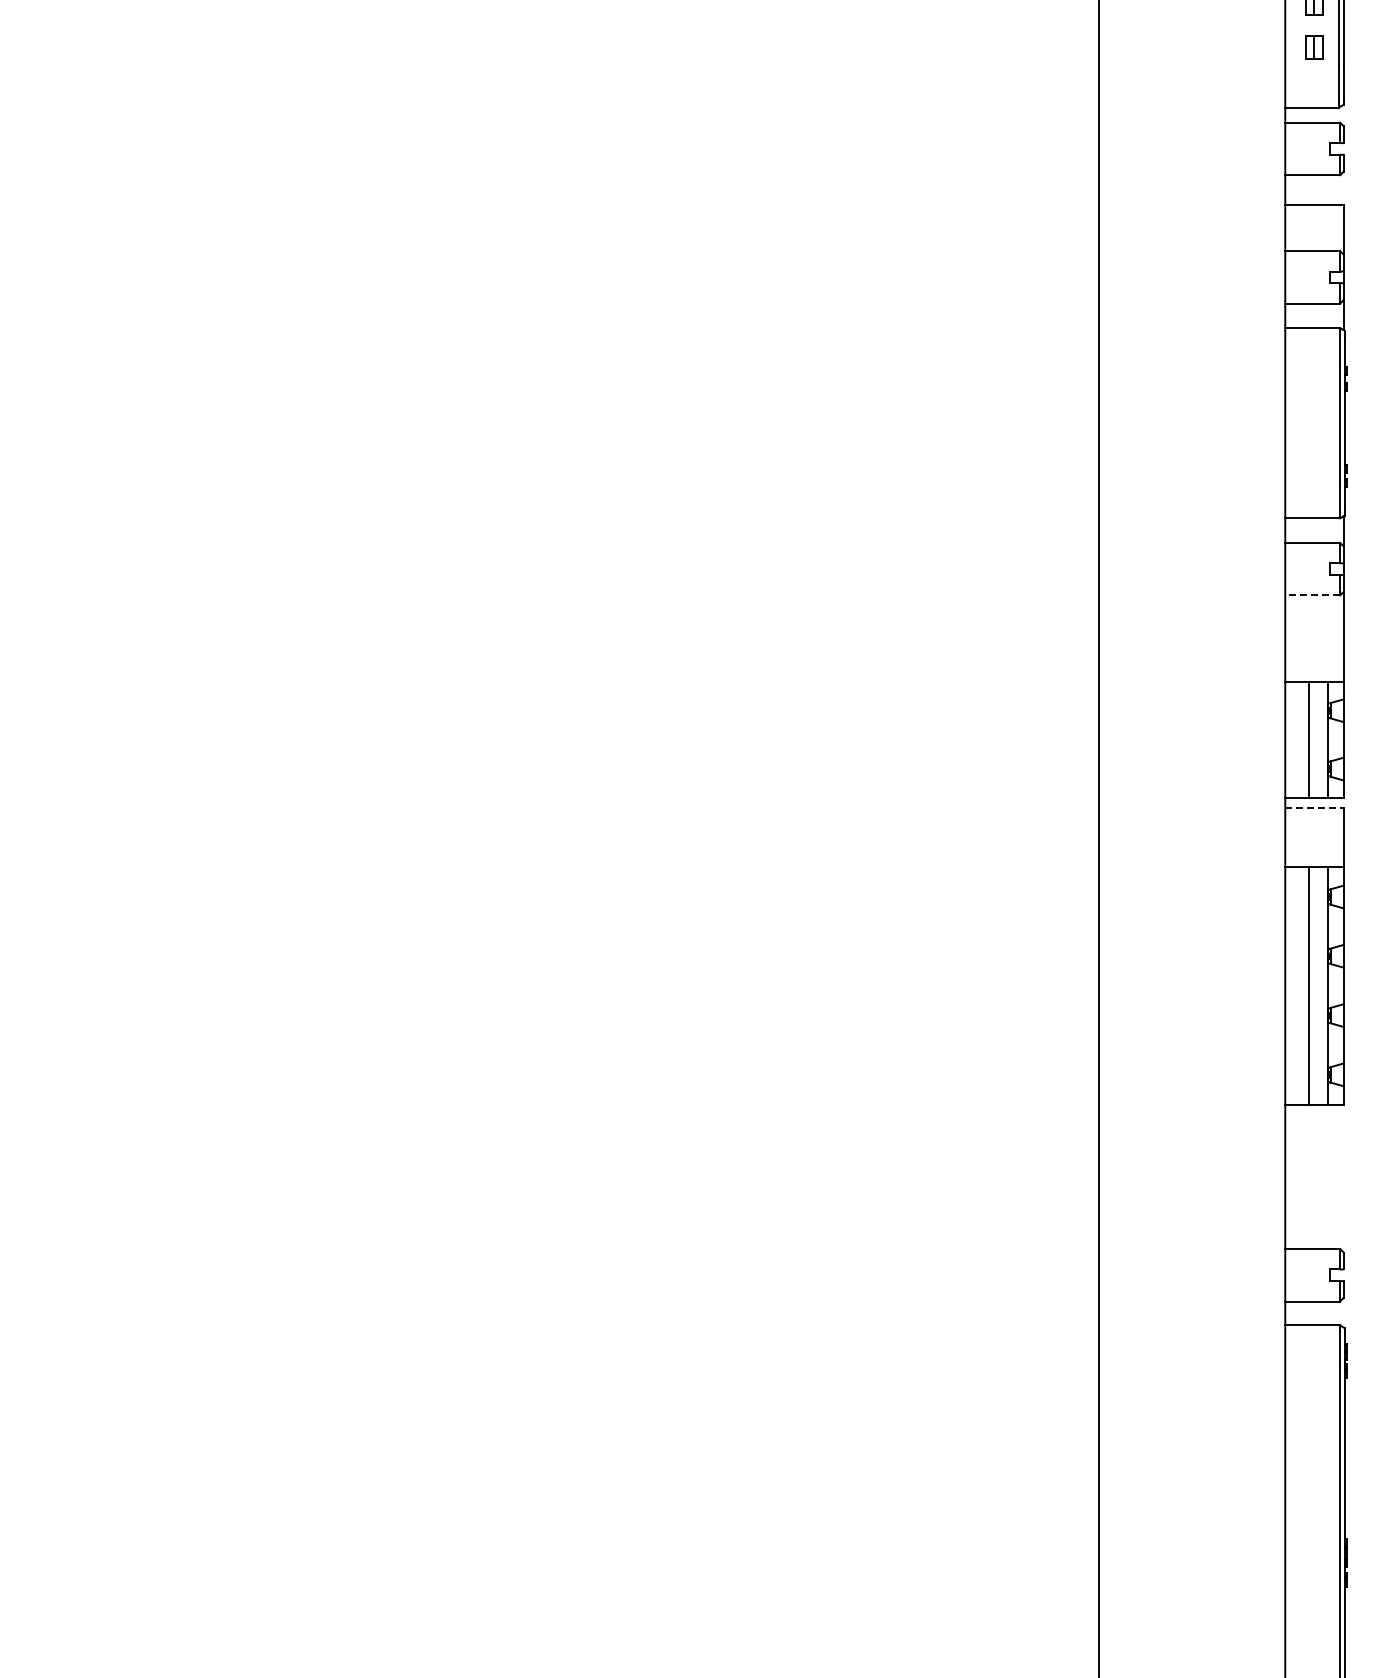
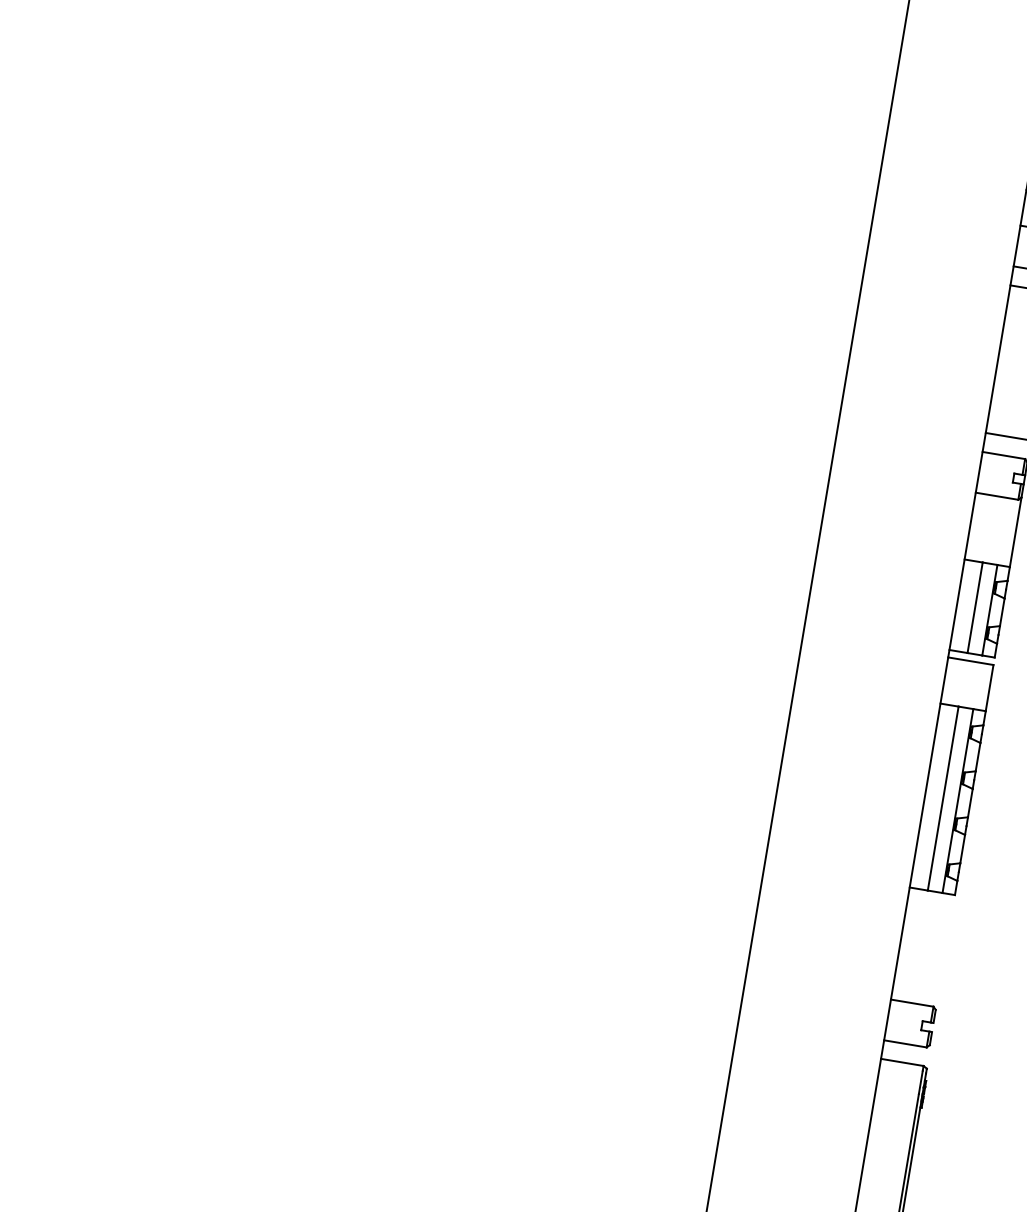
line: (1312, 595) -> (996, 496), dashed -> solid
line: (1314, 807) -> (970, 660), dashed -> solid

